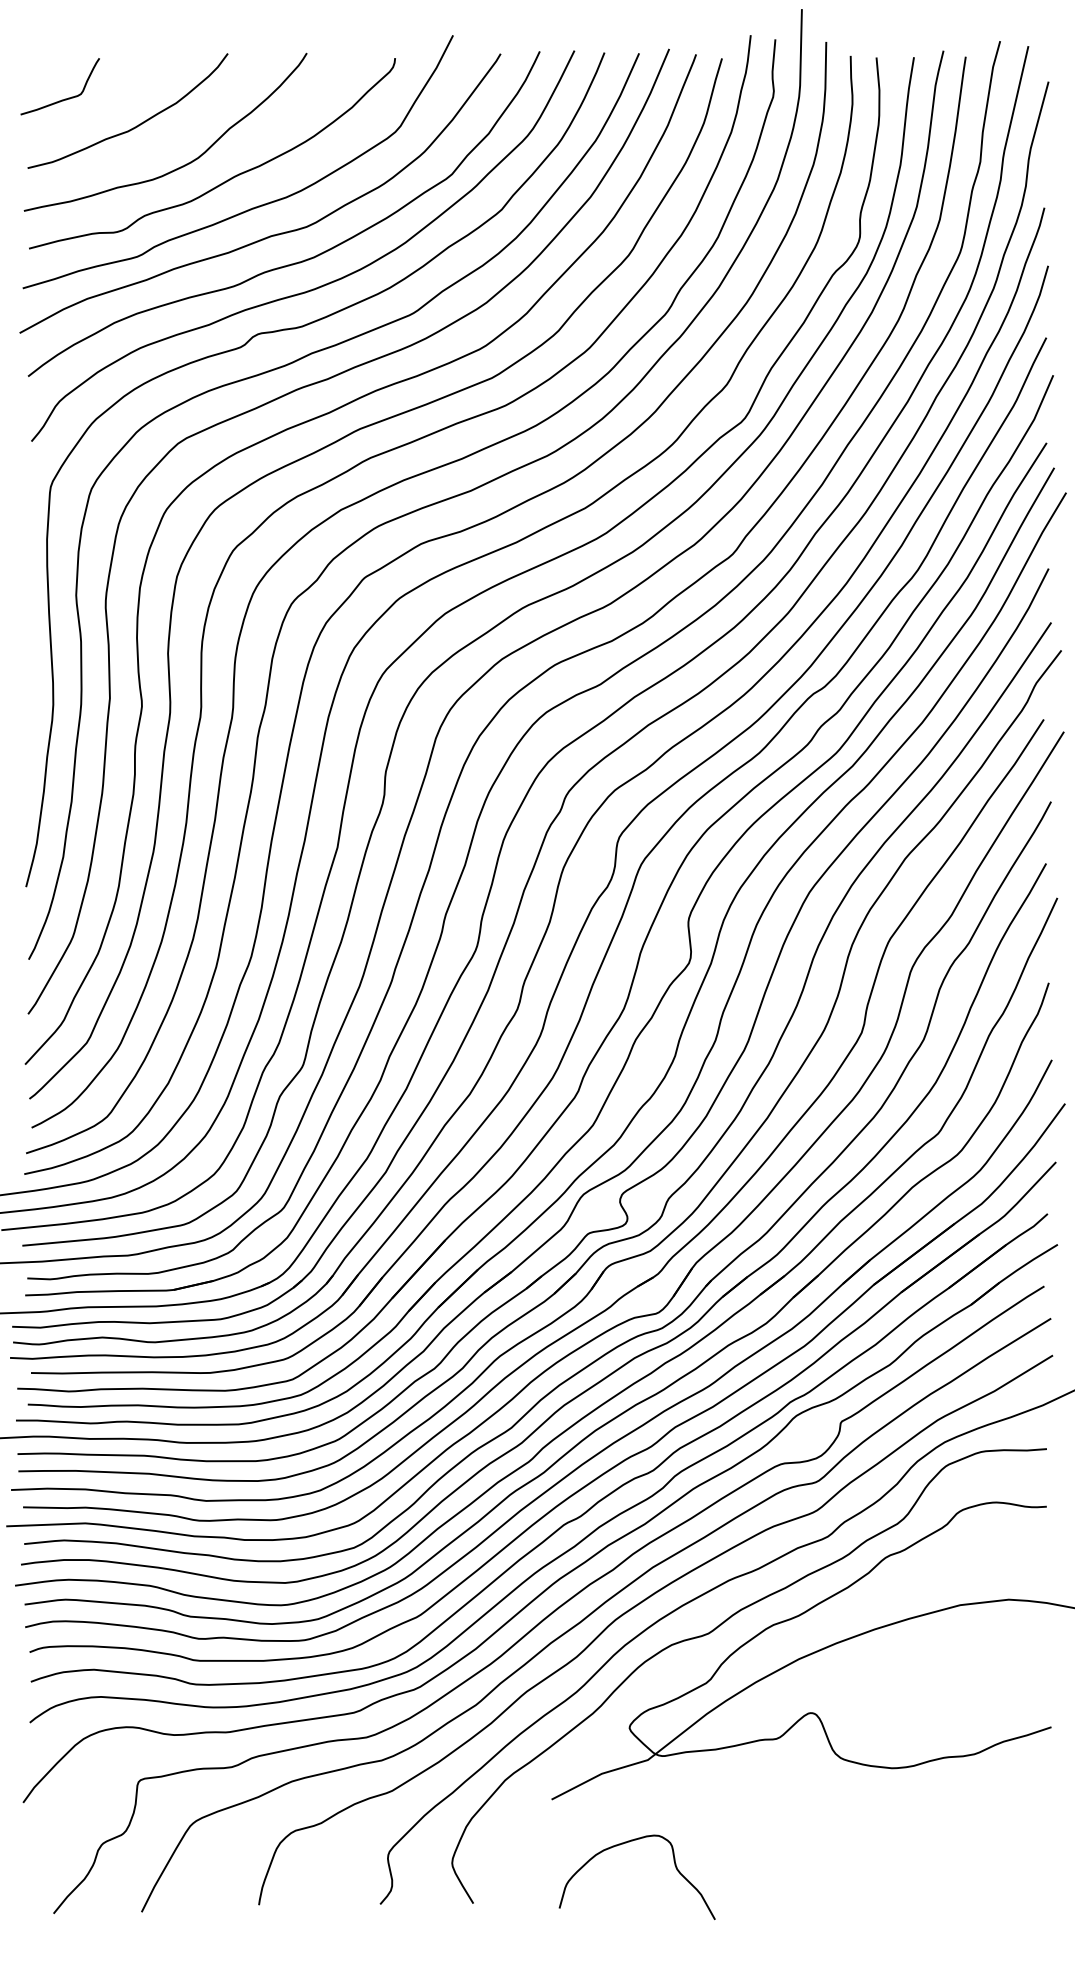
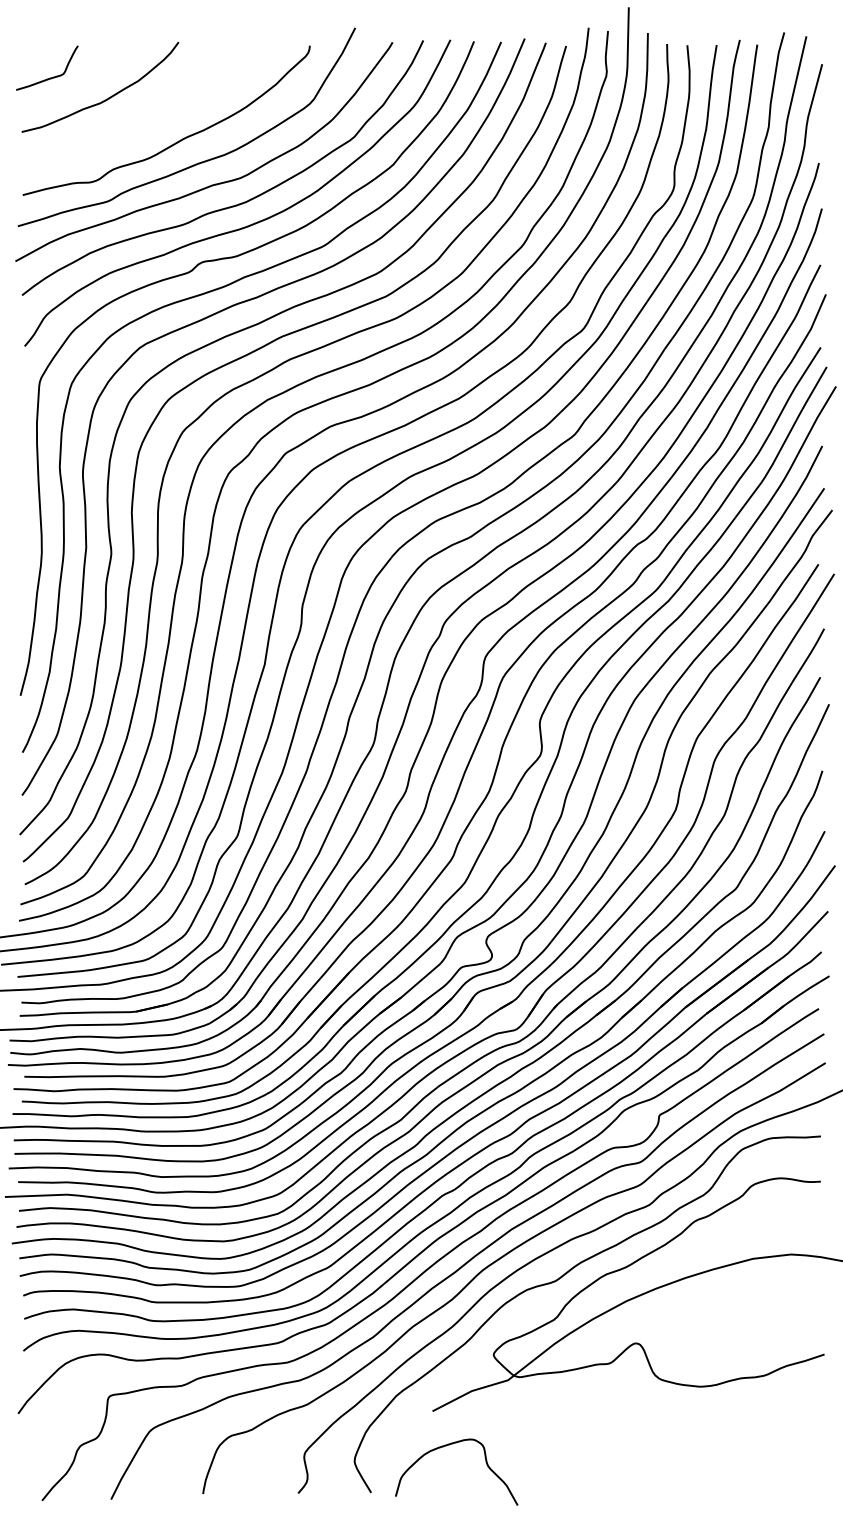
curve: (182, 164) -> (143, 129), removed
curve: (628, 1843) -> (449, 1445), moved

